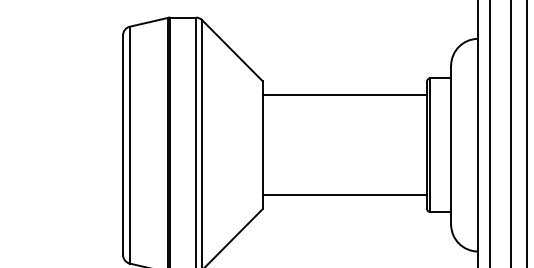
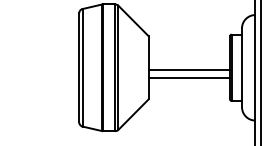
line: (345, 94) -> (189, 69), moved
line: (345, 194) -> (189, 77), moved

